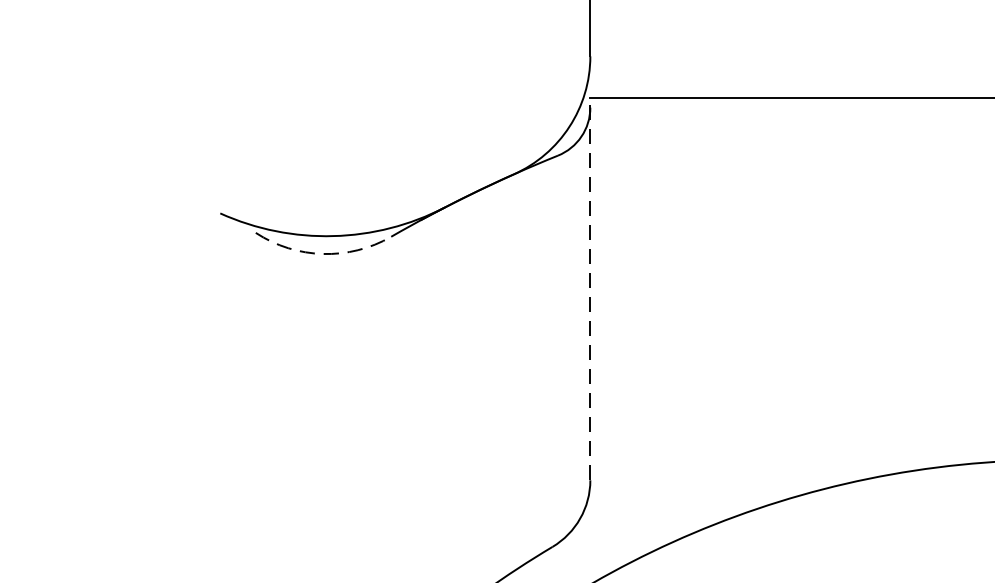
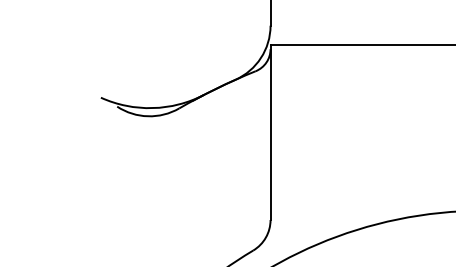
arc: (324, 254) -> (148, 116), dashed -> solid
line: (590, 289) -> (270, 132), dashed -> solid

